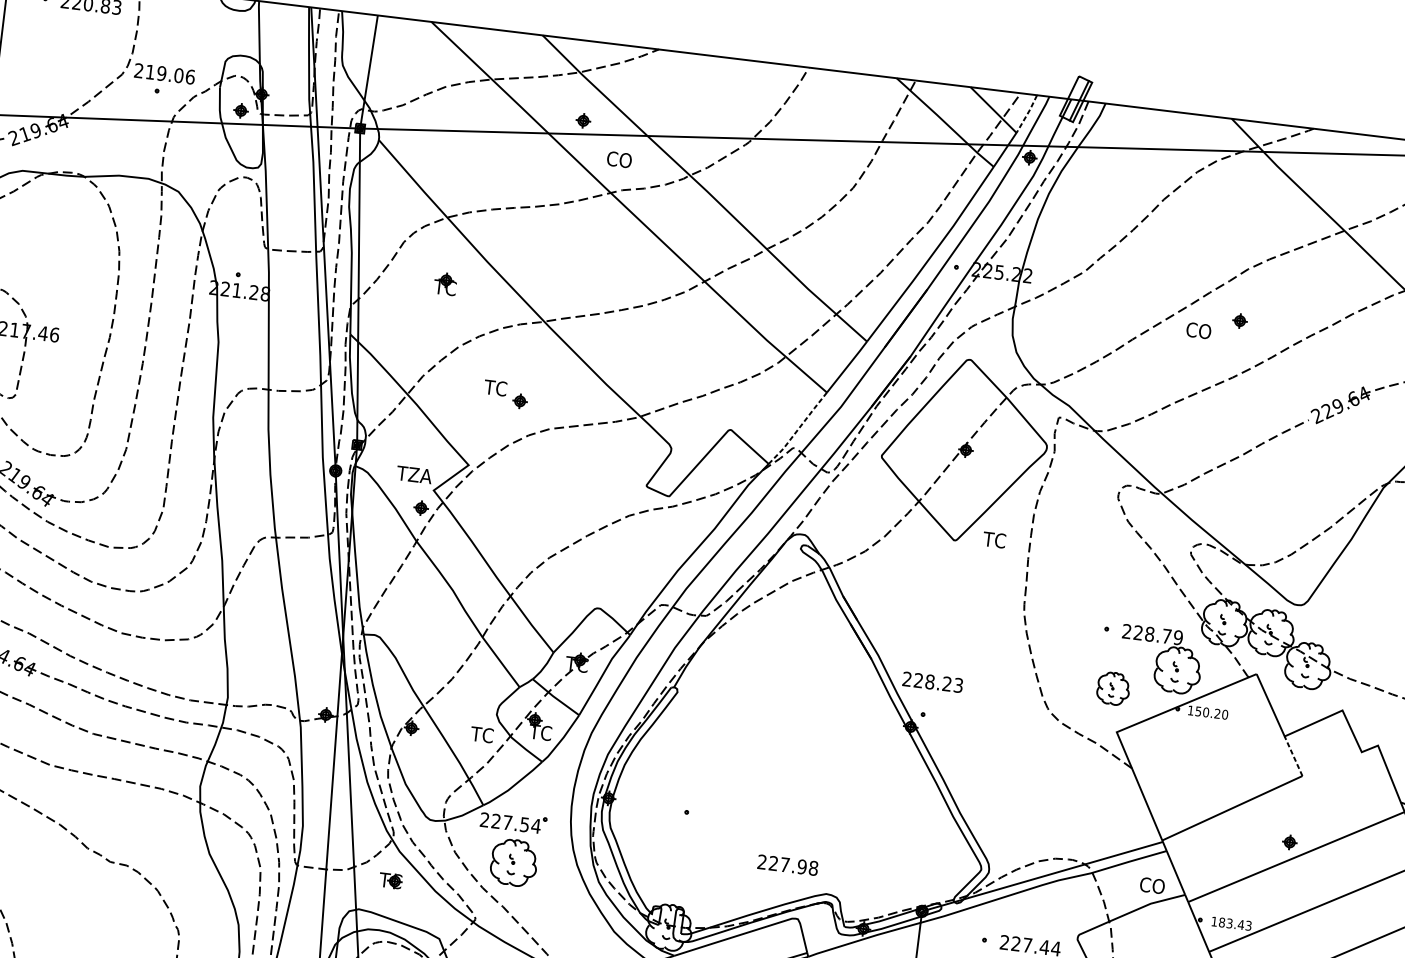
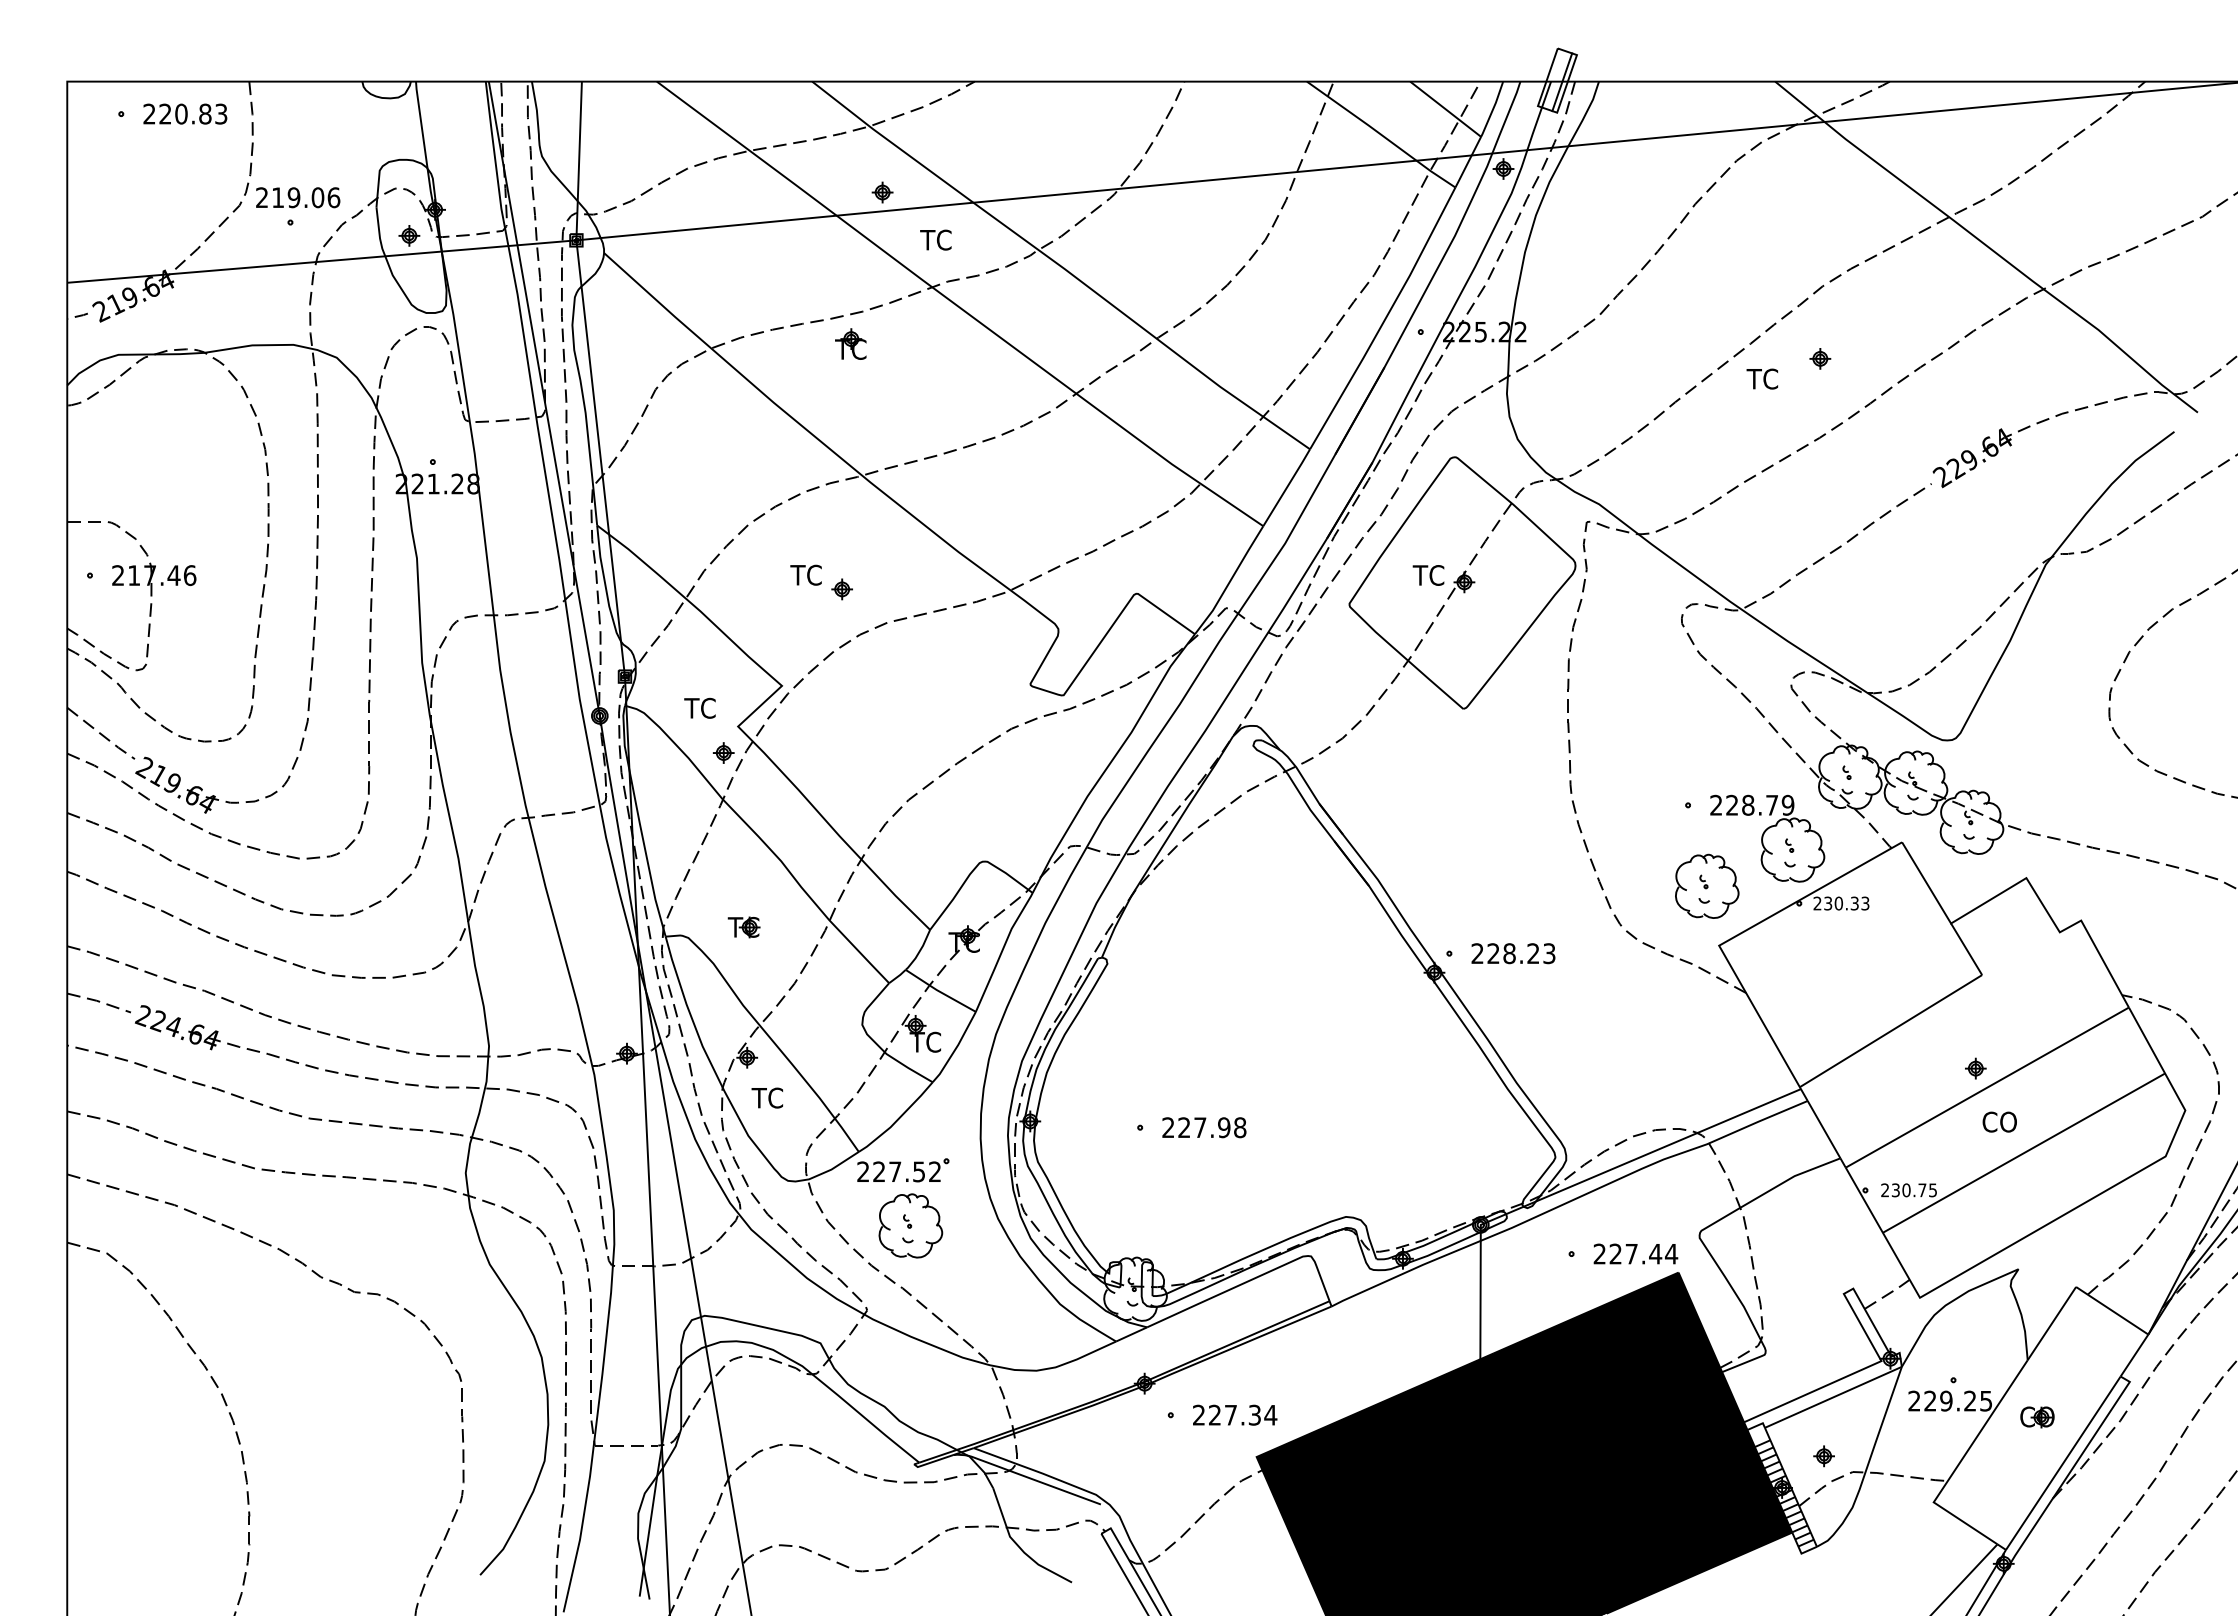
line: (1026, 114) -> (1492, 110), dashed -> solid
text: (618, 159) -> (937, 239), CO -> TC
part: (445, 283) -> (850, 343), moved
text: (1198, 330) -> (1764, 378), CO -> TC
line: (798, 429) -> (1230, 581), dashed -> solid
text: (419, 474) -> (716, 707), TZA -> TC
text: (994, 540) -> (1428, 575), moved
text: (932, 682) -> (1513, 953), moved
part: (1113, 688) -> (1707, 885), size x1.43
text: (1208, 712) -> (1841, 903), 150.20 -> 230.33
text: (481, 734) -> (766, 1097), moved
line: (1293, 755) -> (1966, 948), dashed -> solid
text: (535, 825) -> (934, 1171), 227.54 -> 227.52
text: (788, 865) -> (1204, 1127), moved
part: (390, 880) -> (743, 927), moved
text: (1152, 885) -> (1999, 1121), moved
text: (1231, 923) -> (1908, 1190), 183.43 -> 230.75

